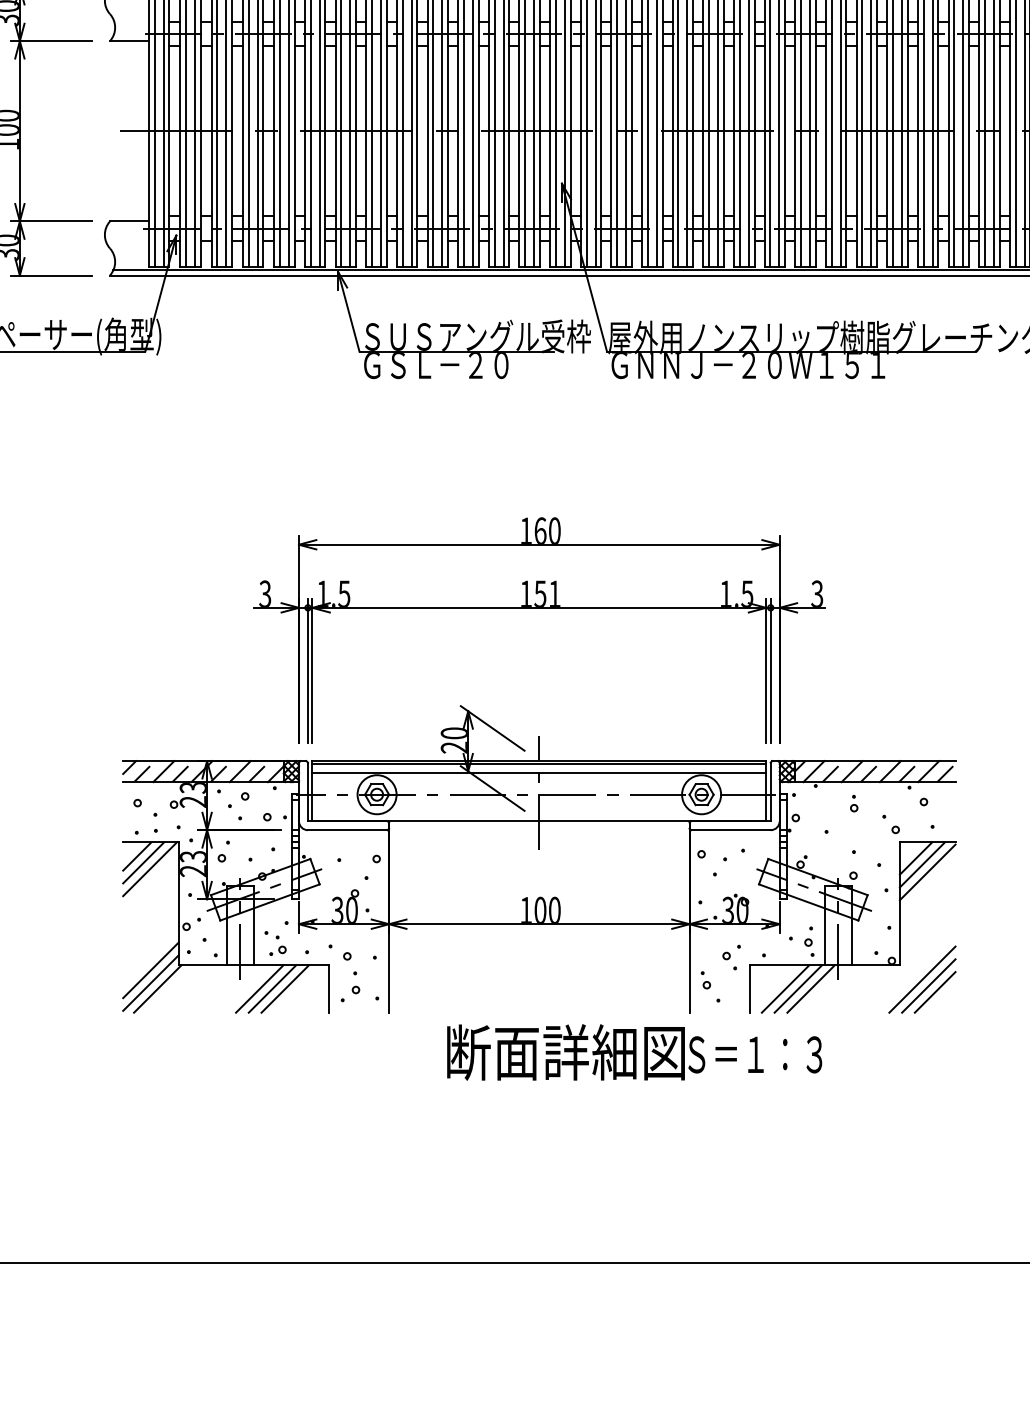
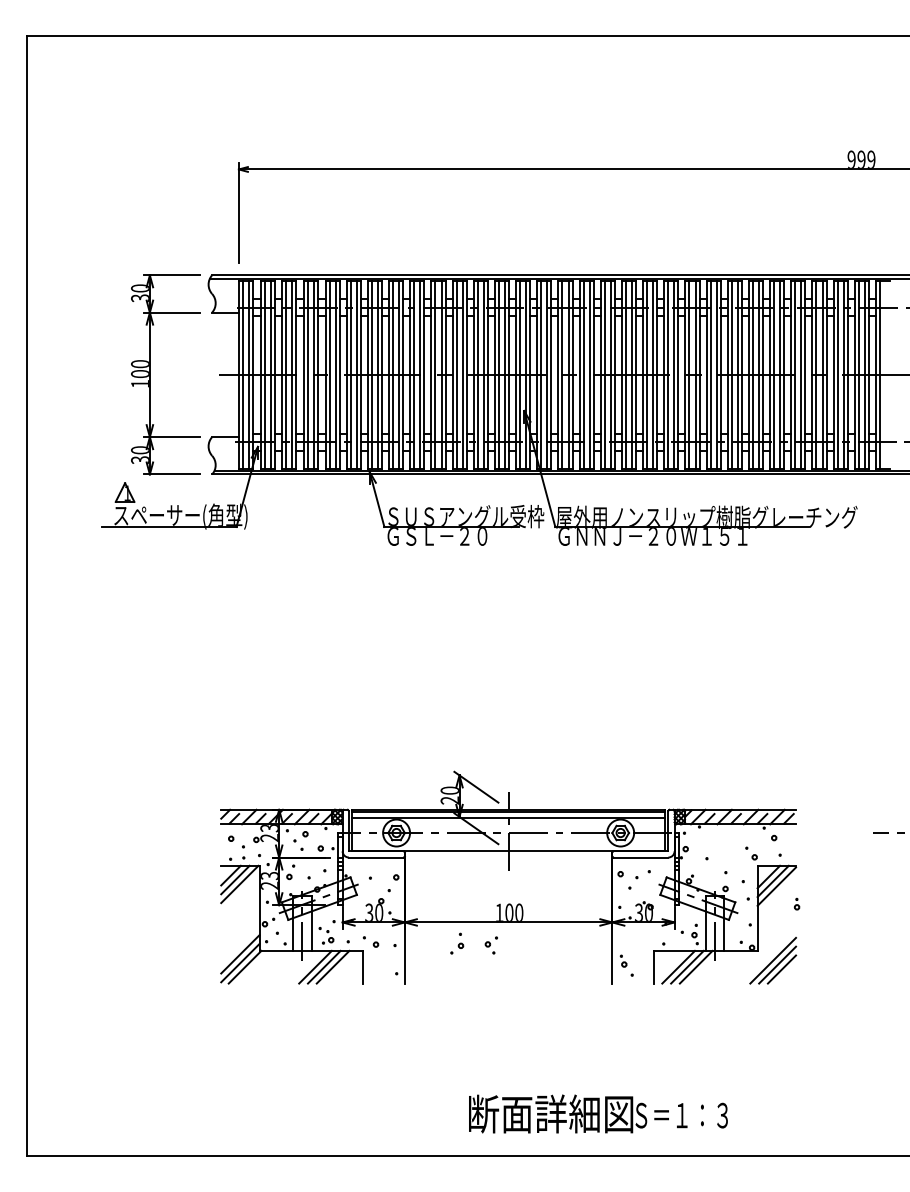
part: (539, 608) -> (508, 704), removed
part: (853, 802) -> (796, 903), moved
part: (730, 957) -> (490, 945), moved
part: (350, 986) -> (457, 943), moved
text: (634, 1051) -> (598, 1113), moved

